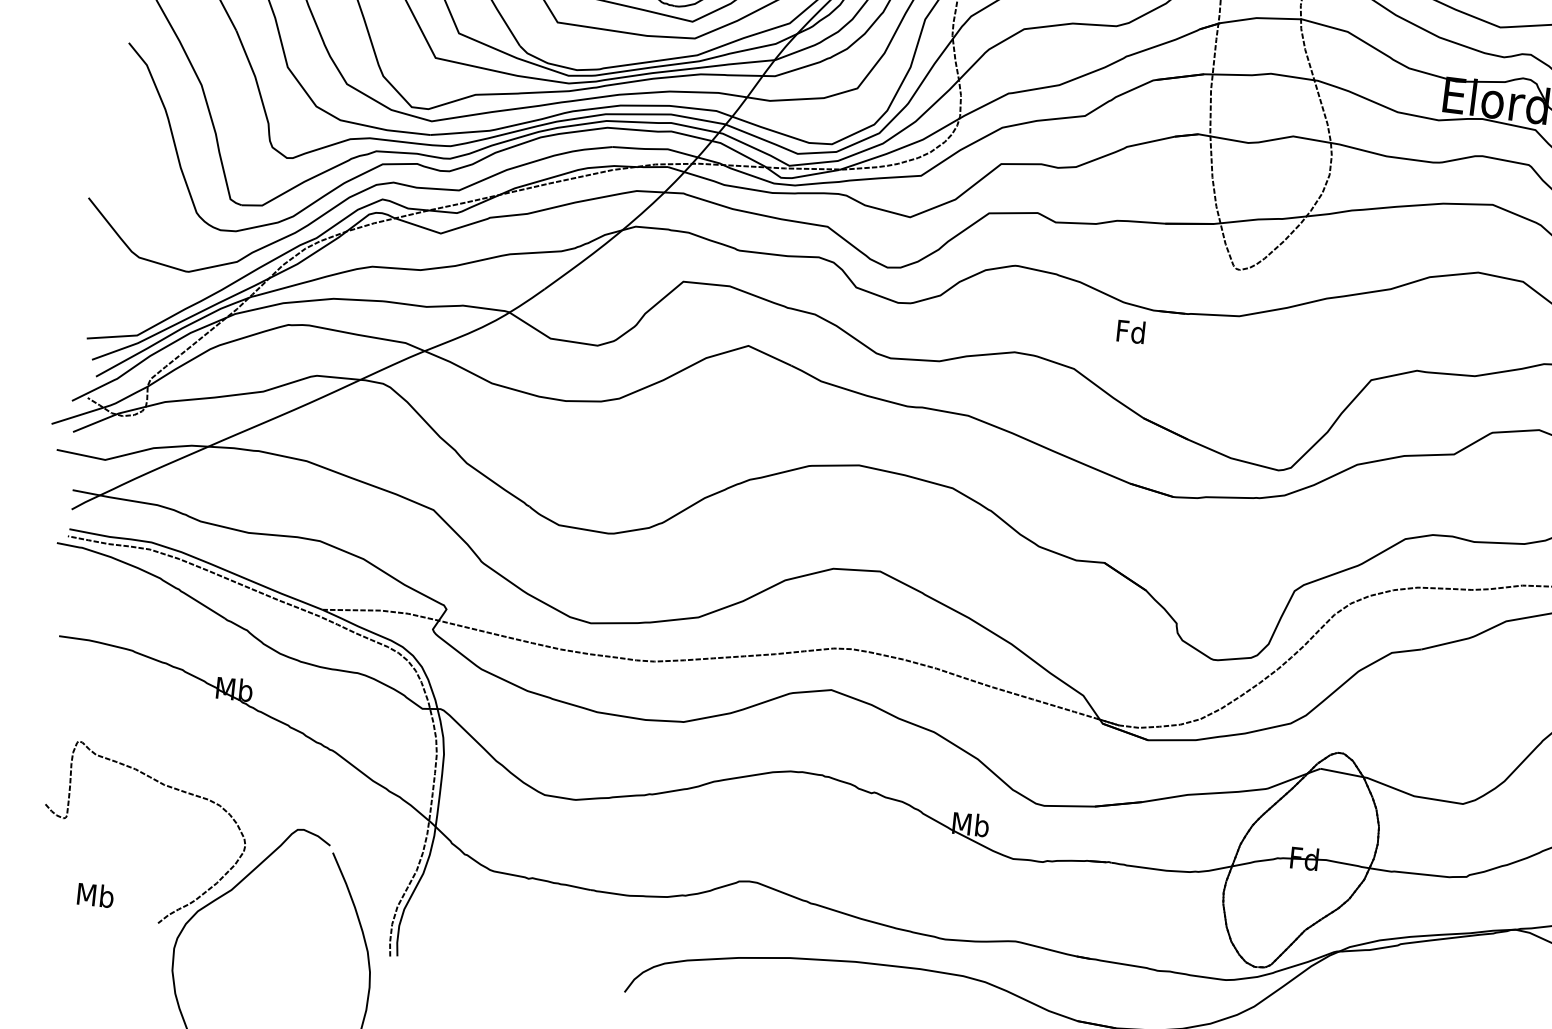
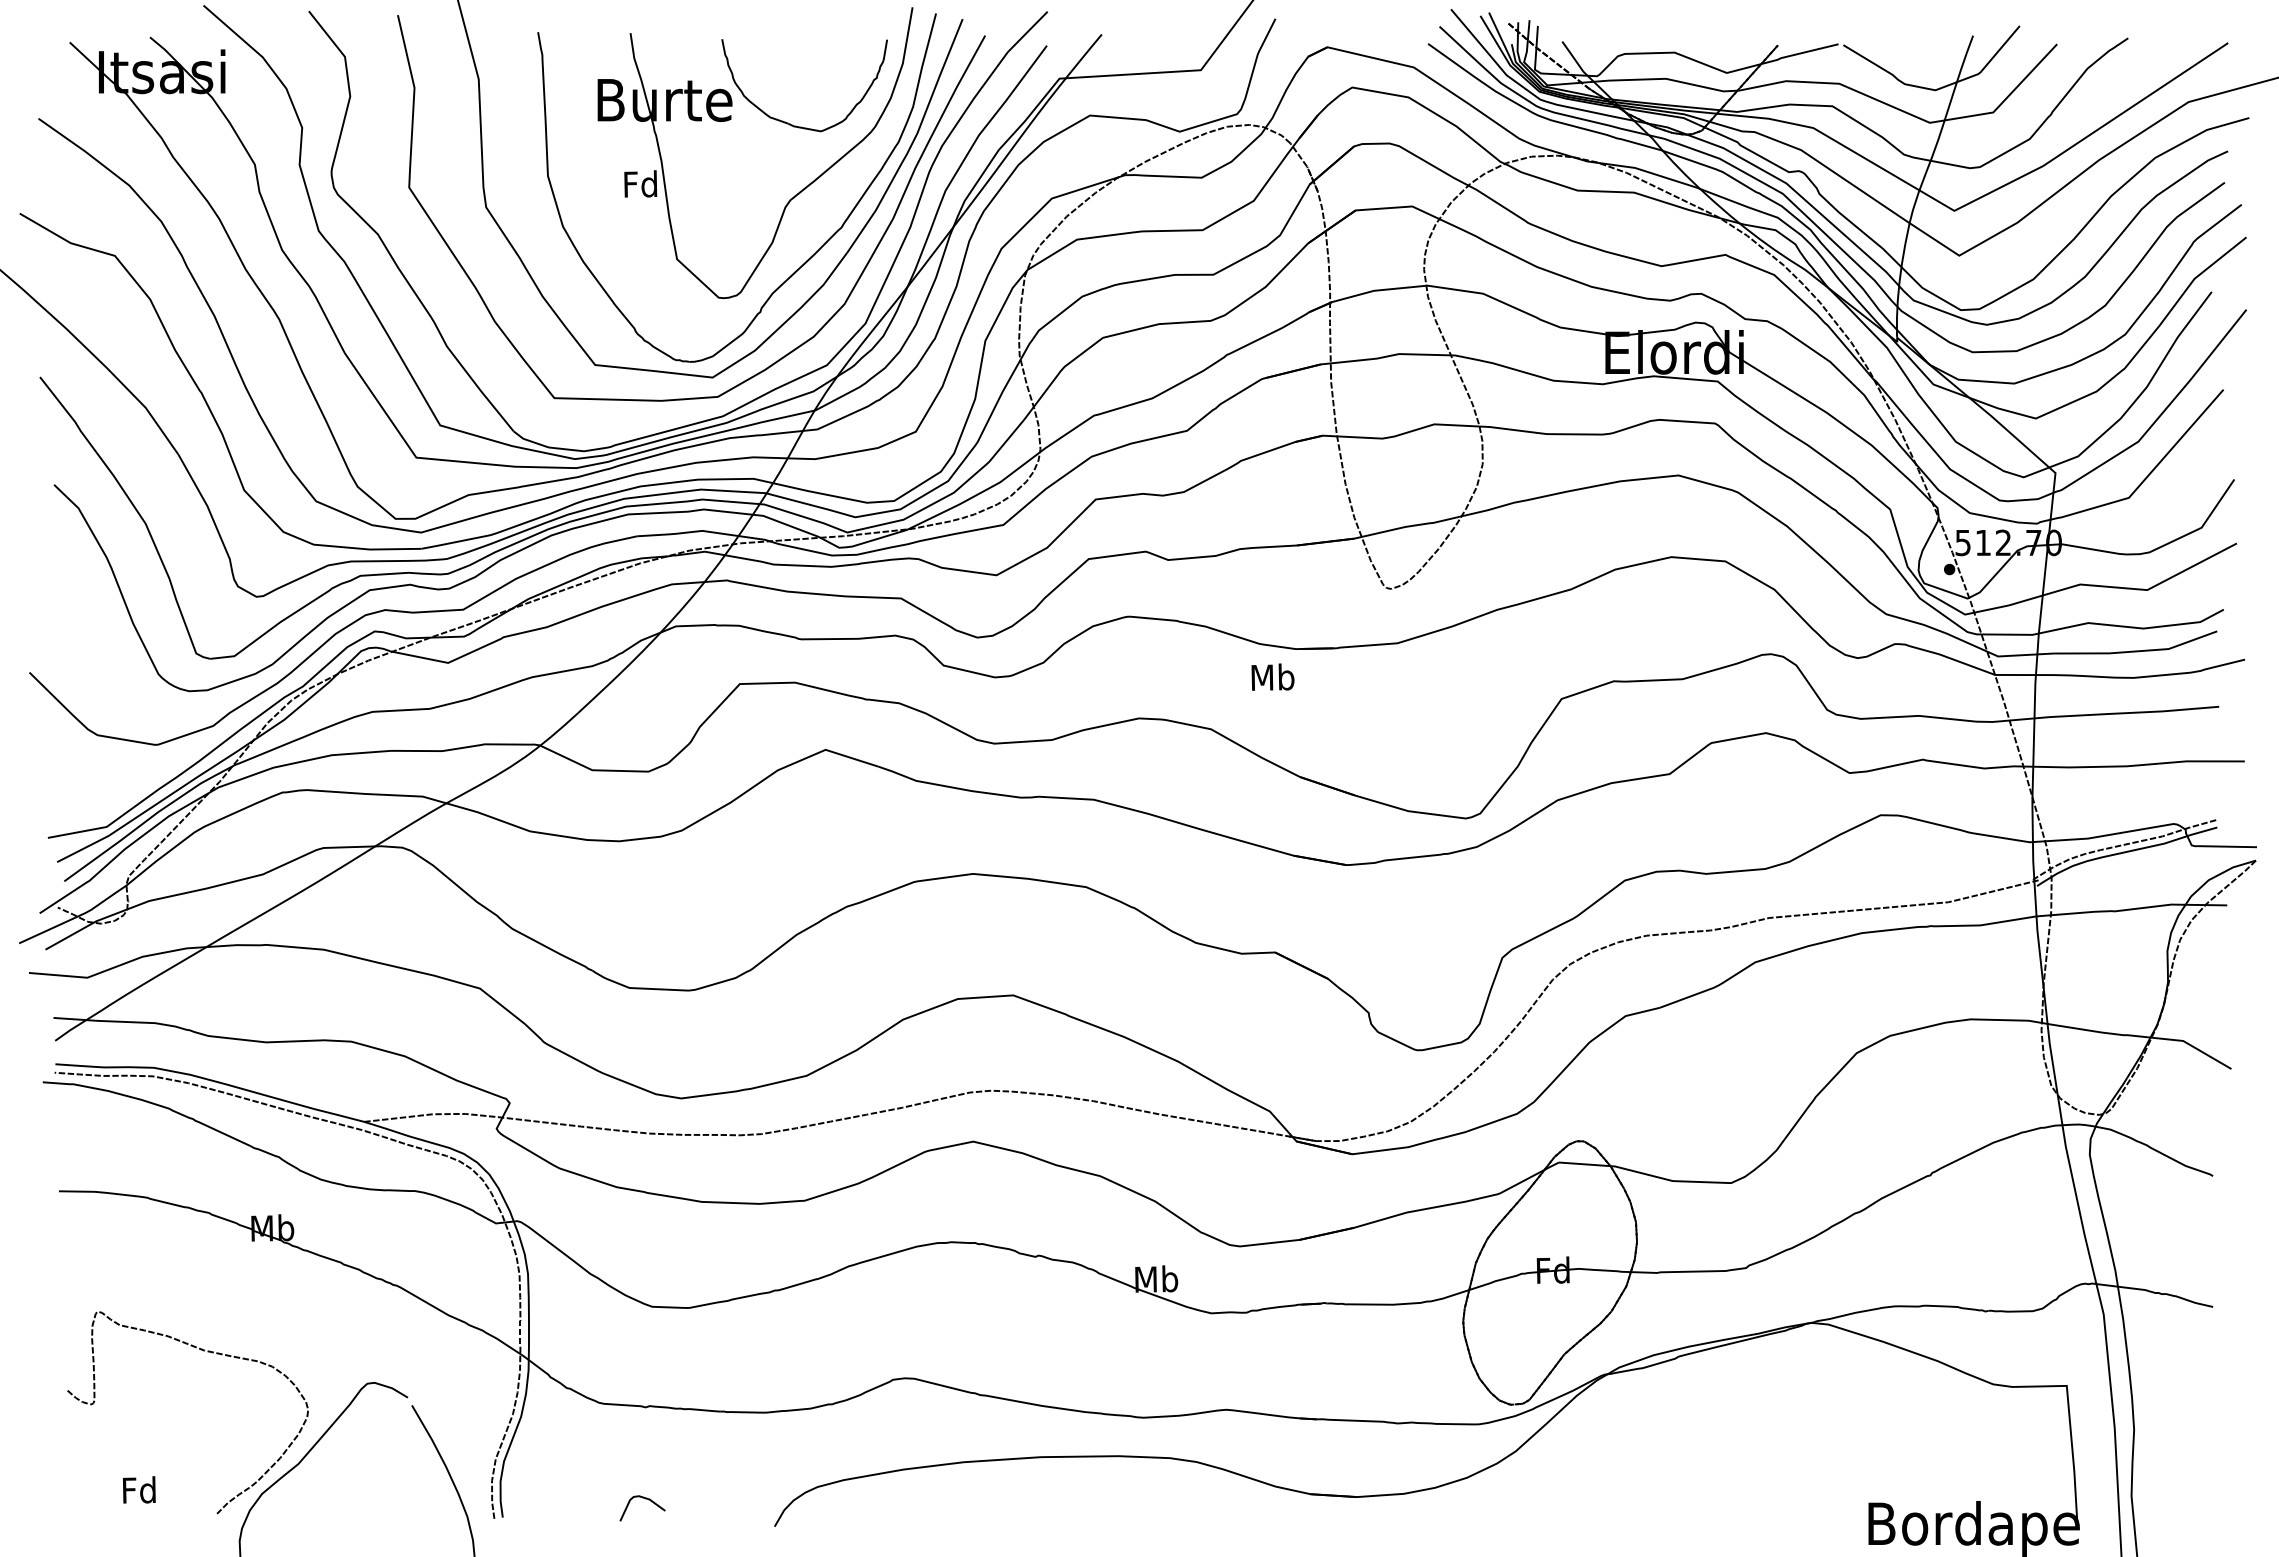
text: (1131, 331) -> (1272, 676), Fd -> Mb
text: (95, 894) -> (139, 1489), Mb -> Fd
curve: (519, 956) -> (645, 1499), added

